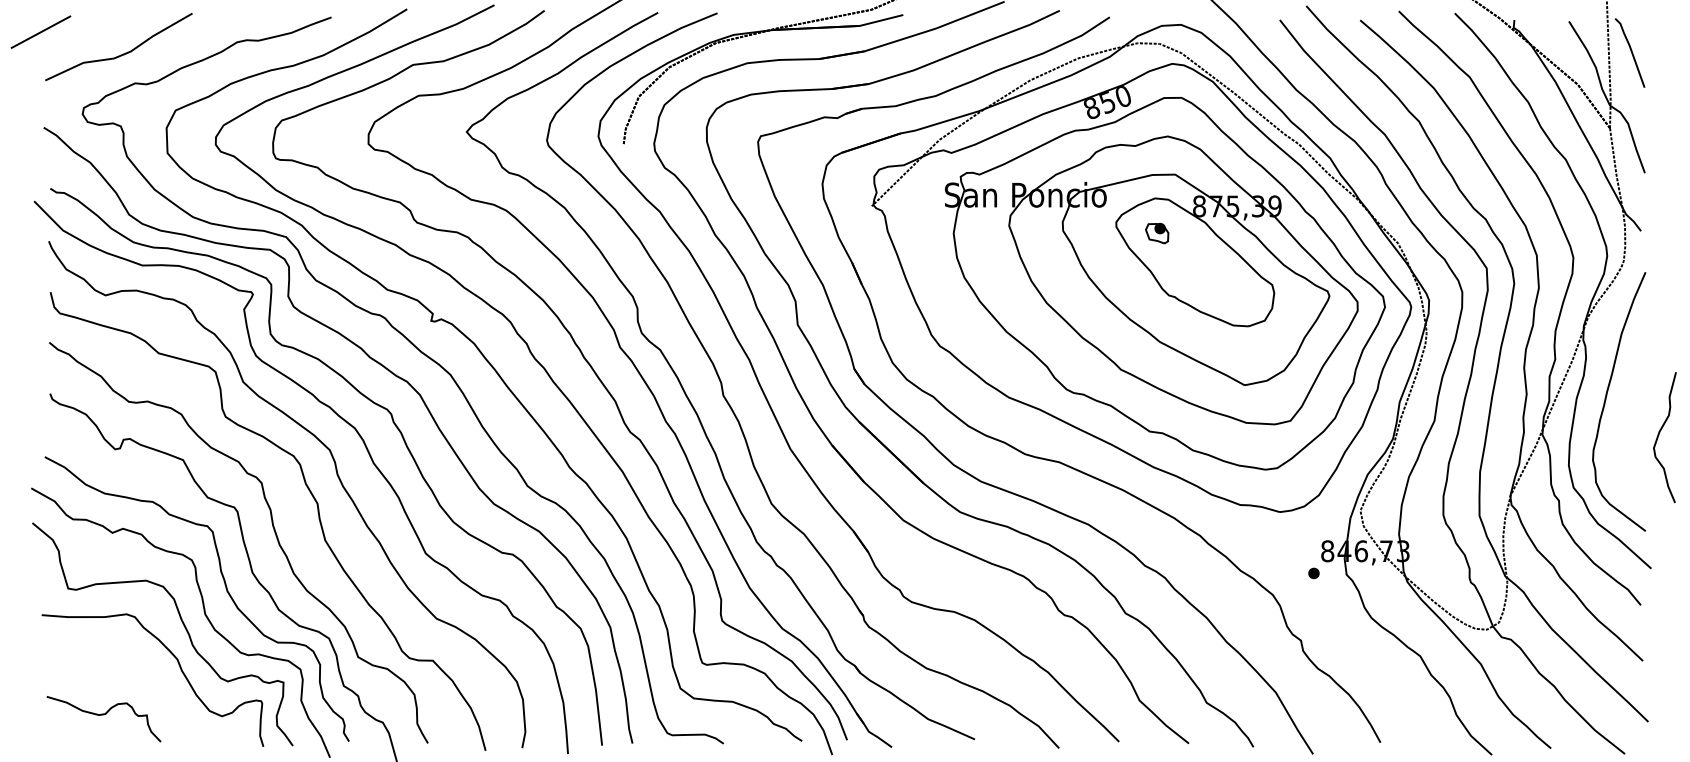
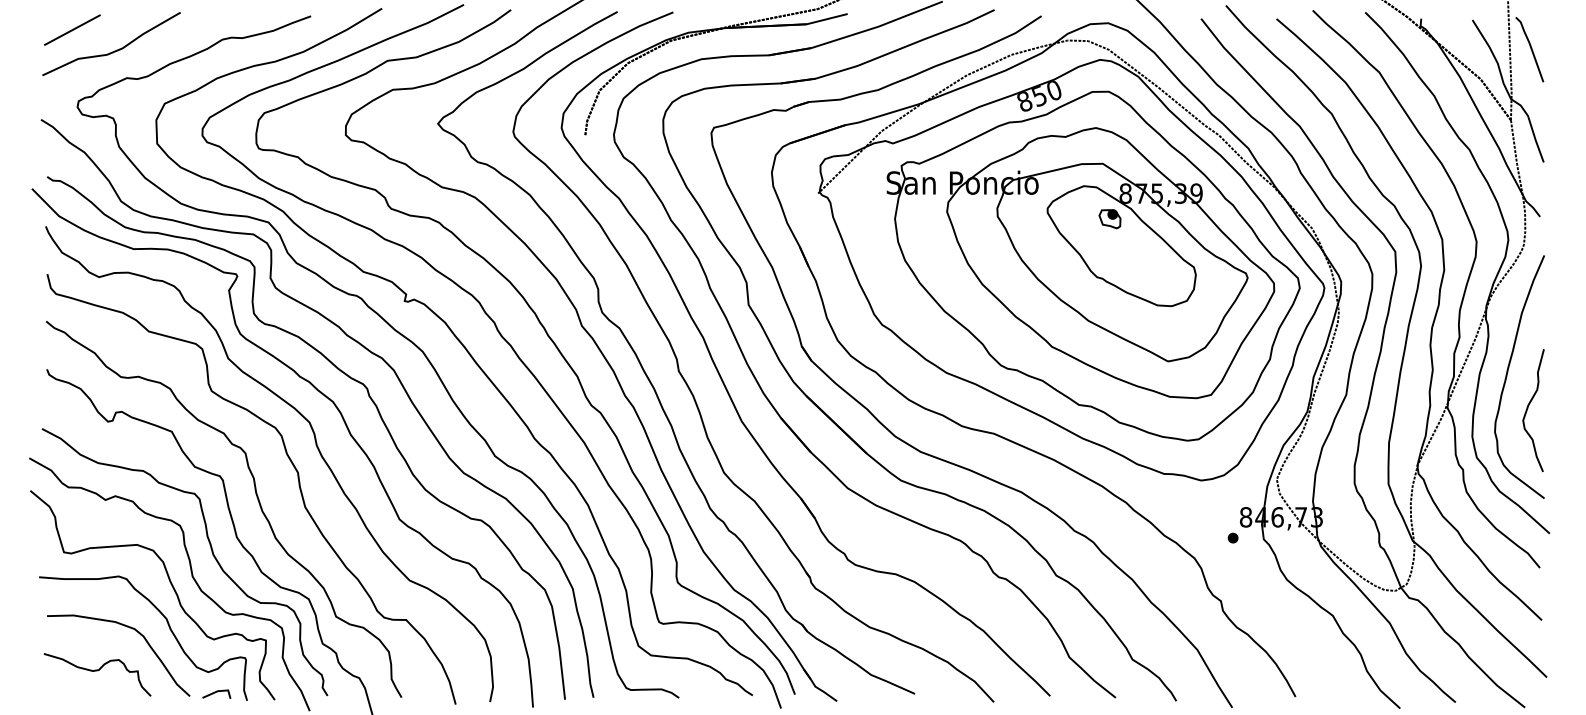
line: (41, 31) -> (72, 29), moved
part: (1156, 233) -> (1109, 219), moved
curve: (1659, 435) -> (1528, 408), moved
part: (159, 689) -> (149, 647), added

